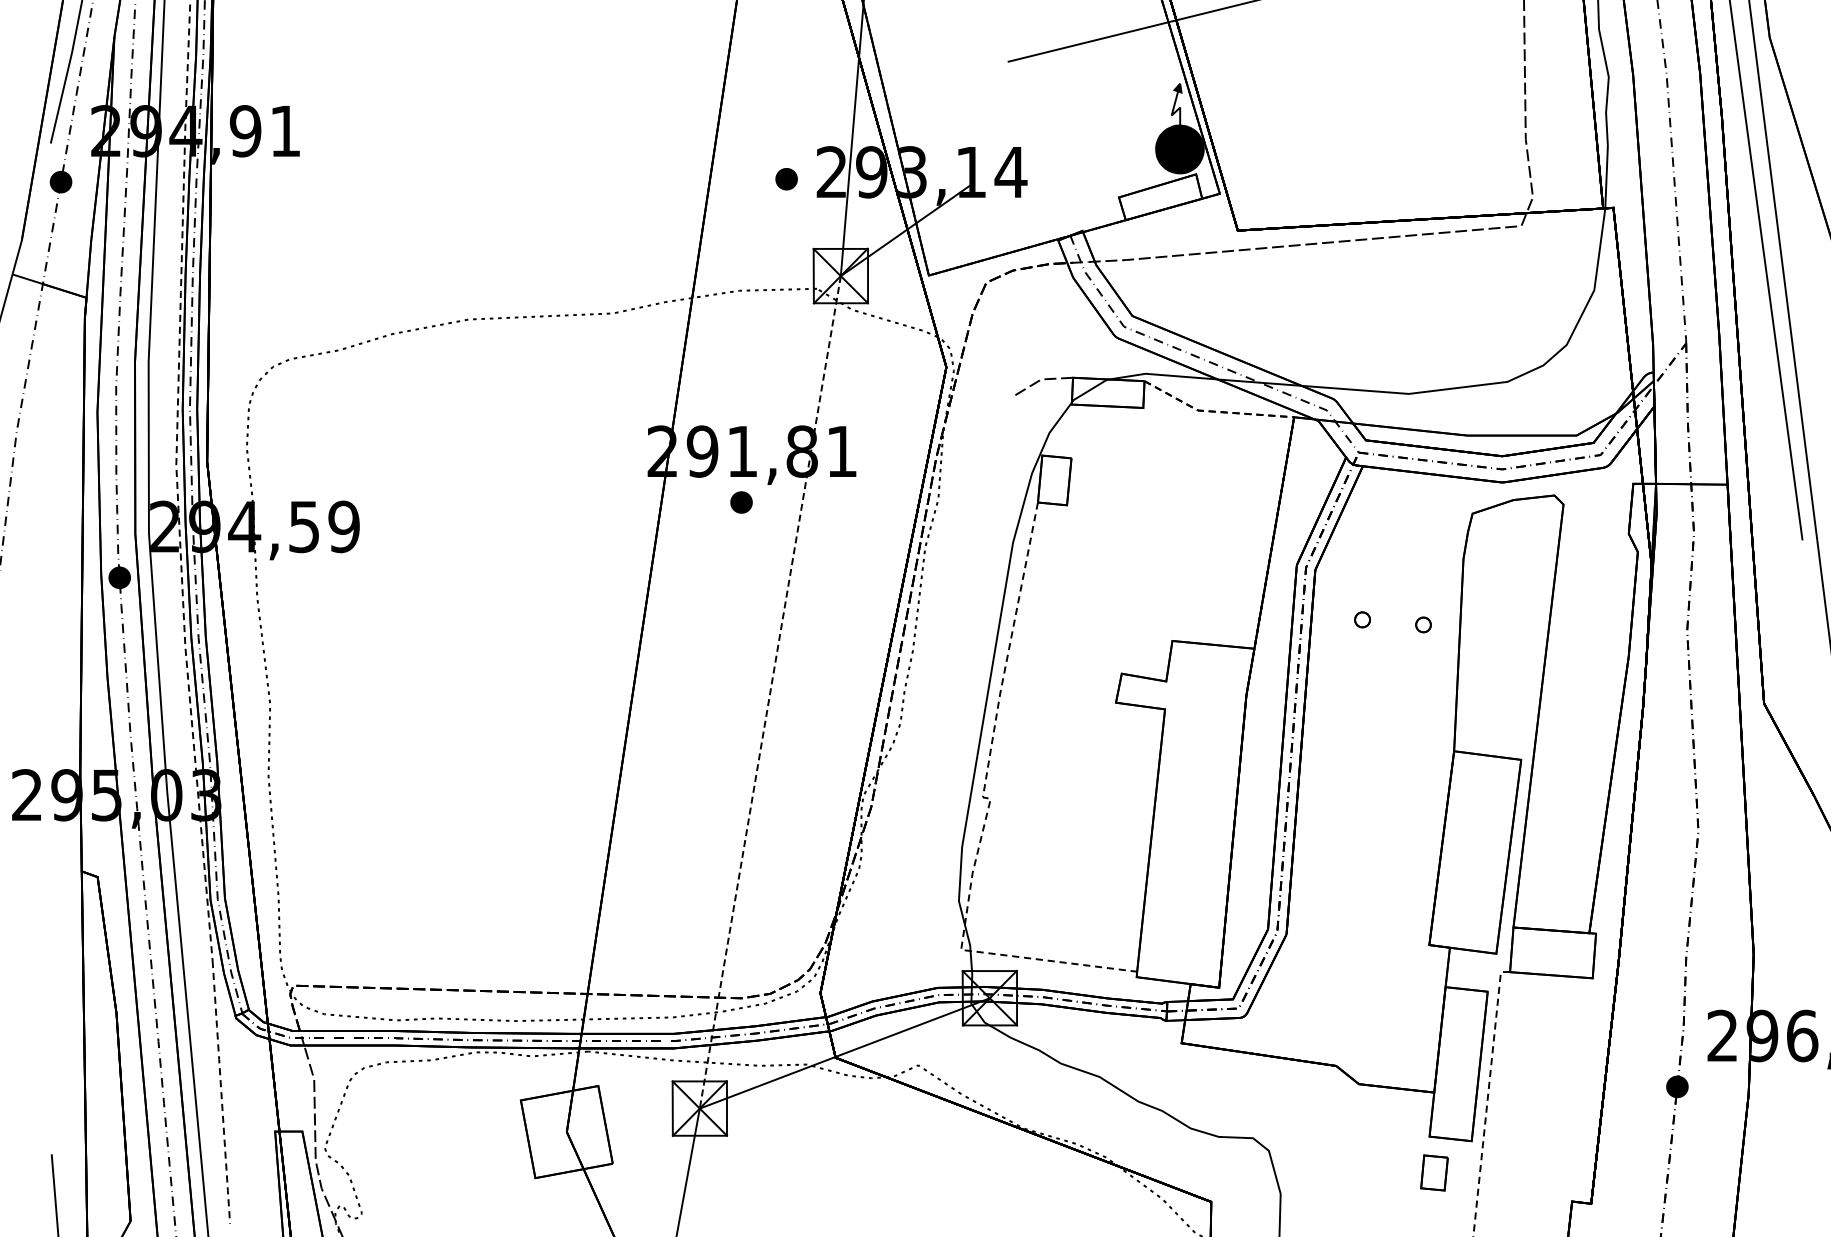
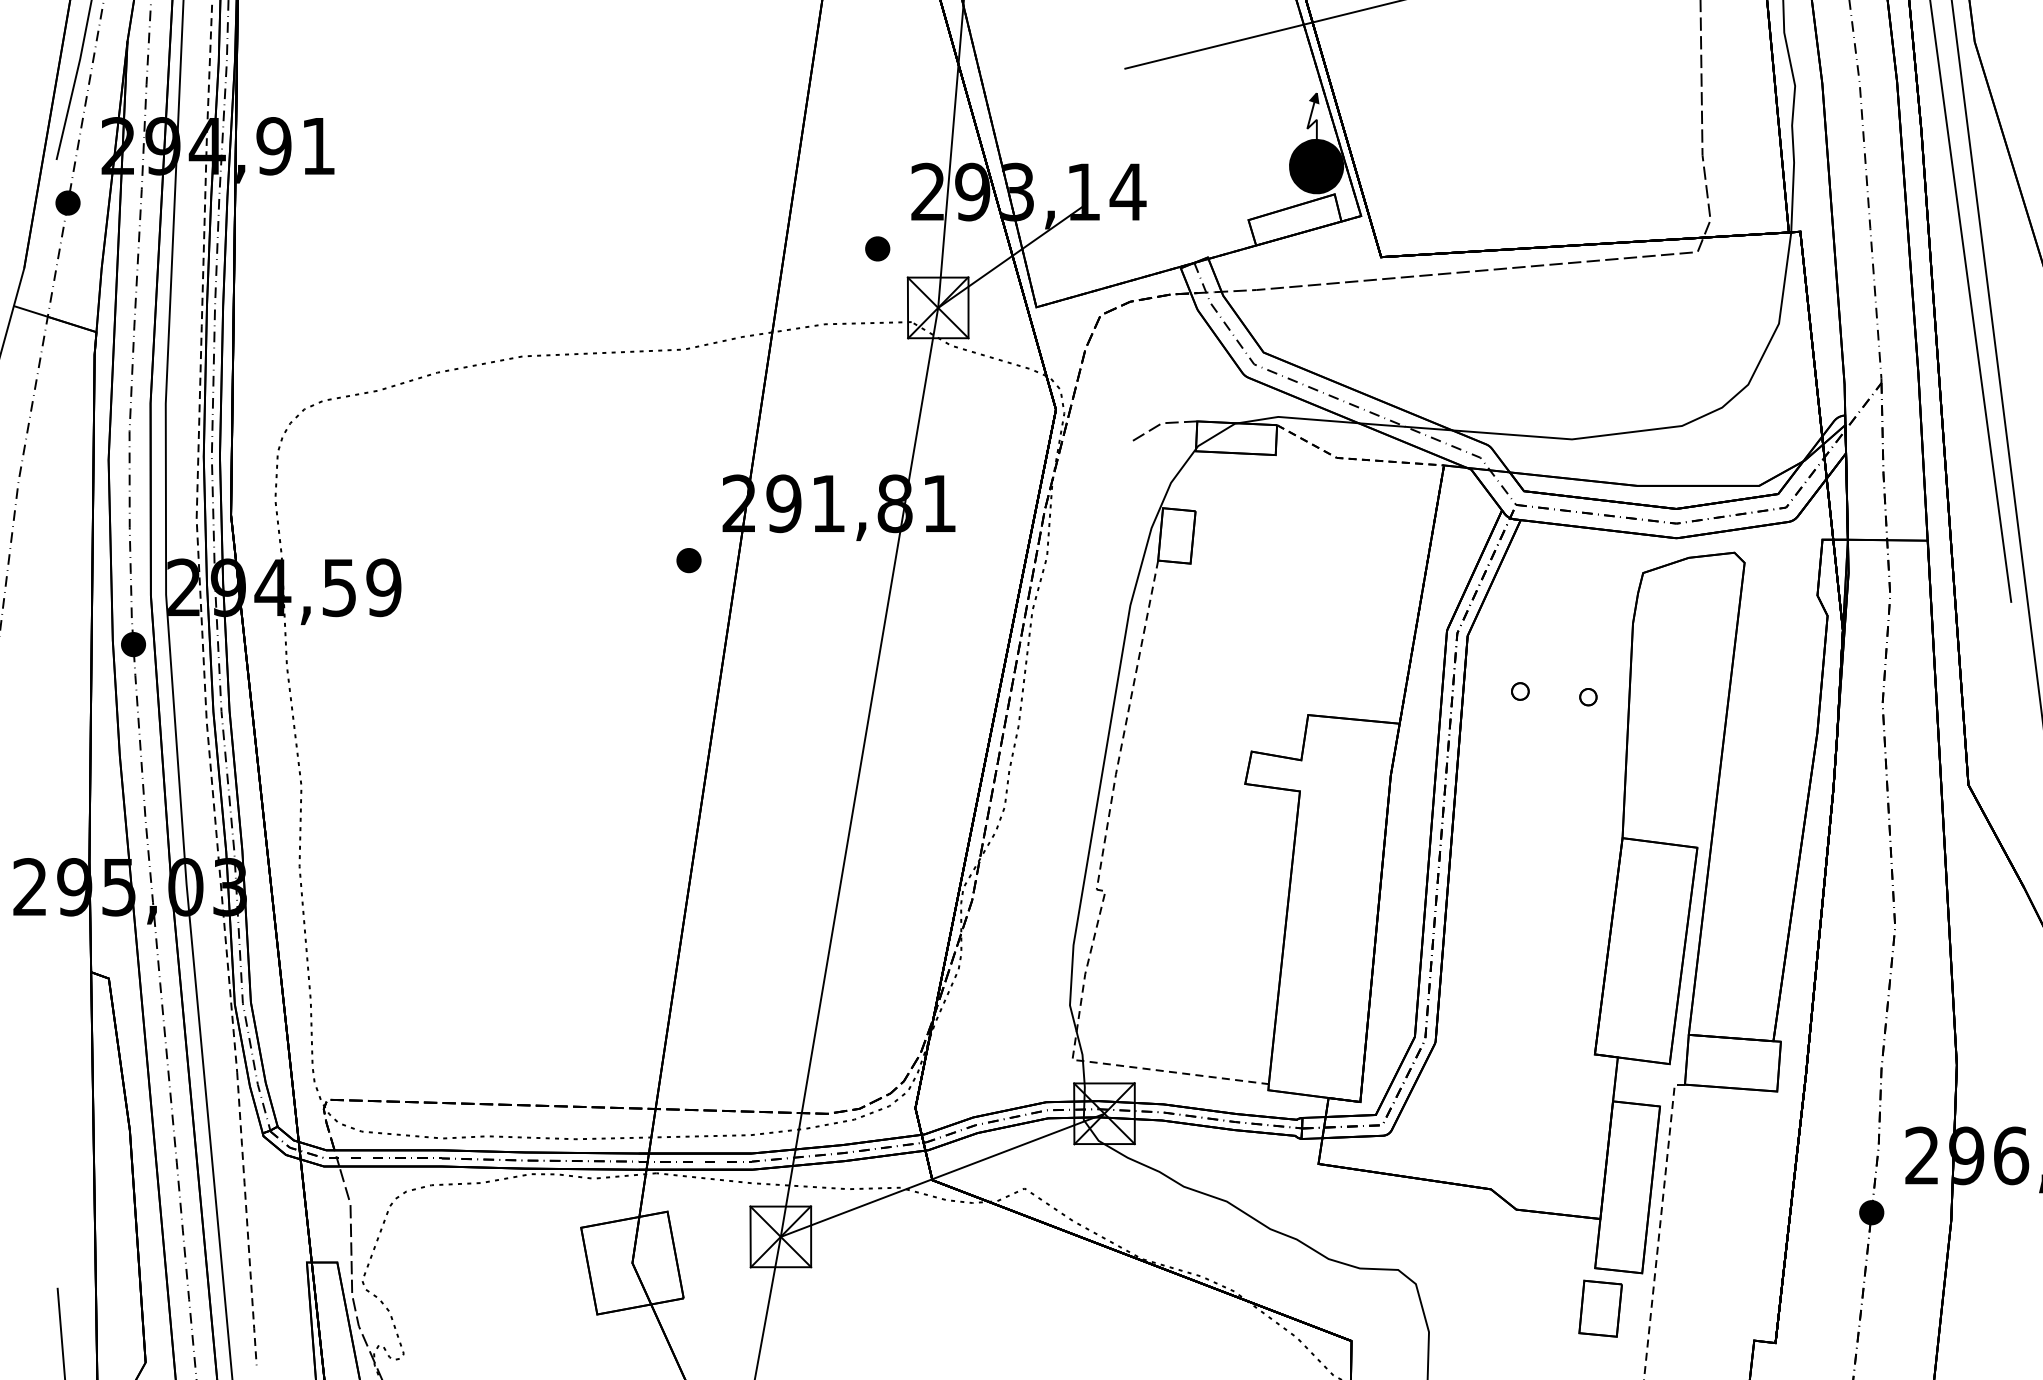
part: (786, 179) -> (877, 249), moved
part: (741, 502) -> (688, 560), moved
line: (770, 692) -> (859, 772), dashed -> solid
part: (1434, 1172) -> (1600, 1308), size x1.43

